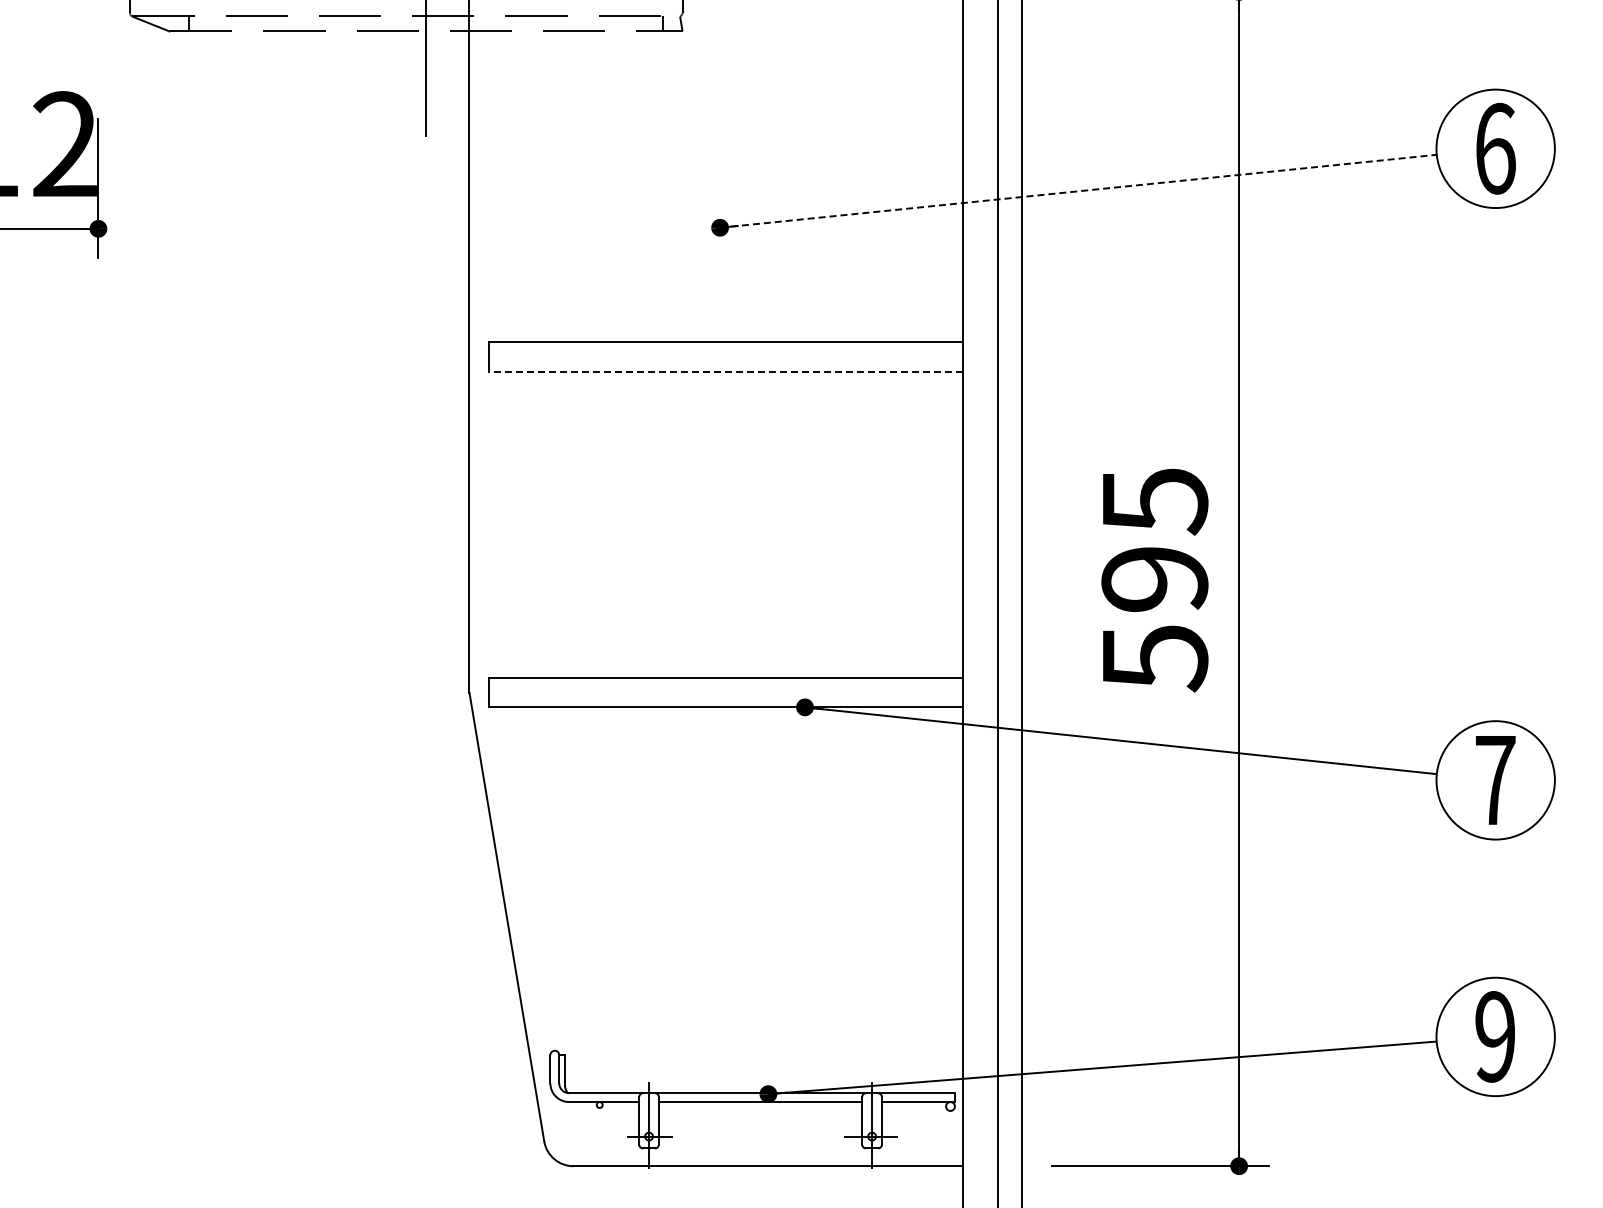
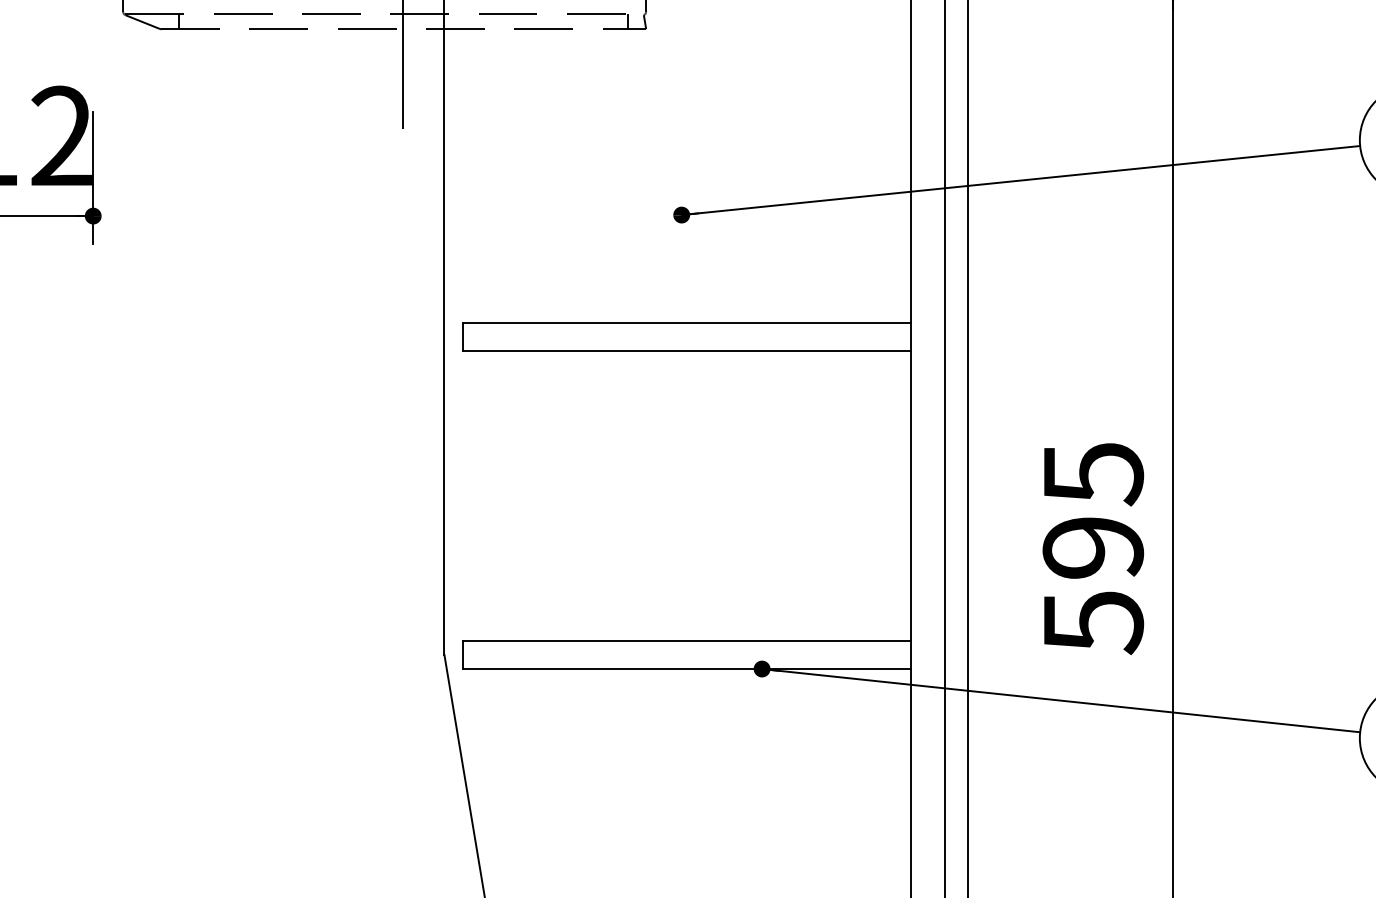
line: (1078, 191) -> (1020, 180), dashed -> solid
line: (726, 371) -> (687, 351), dashed -> solid

